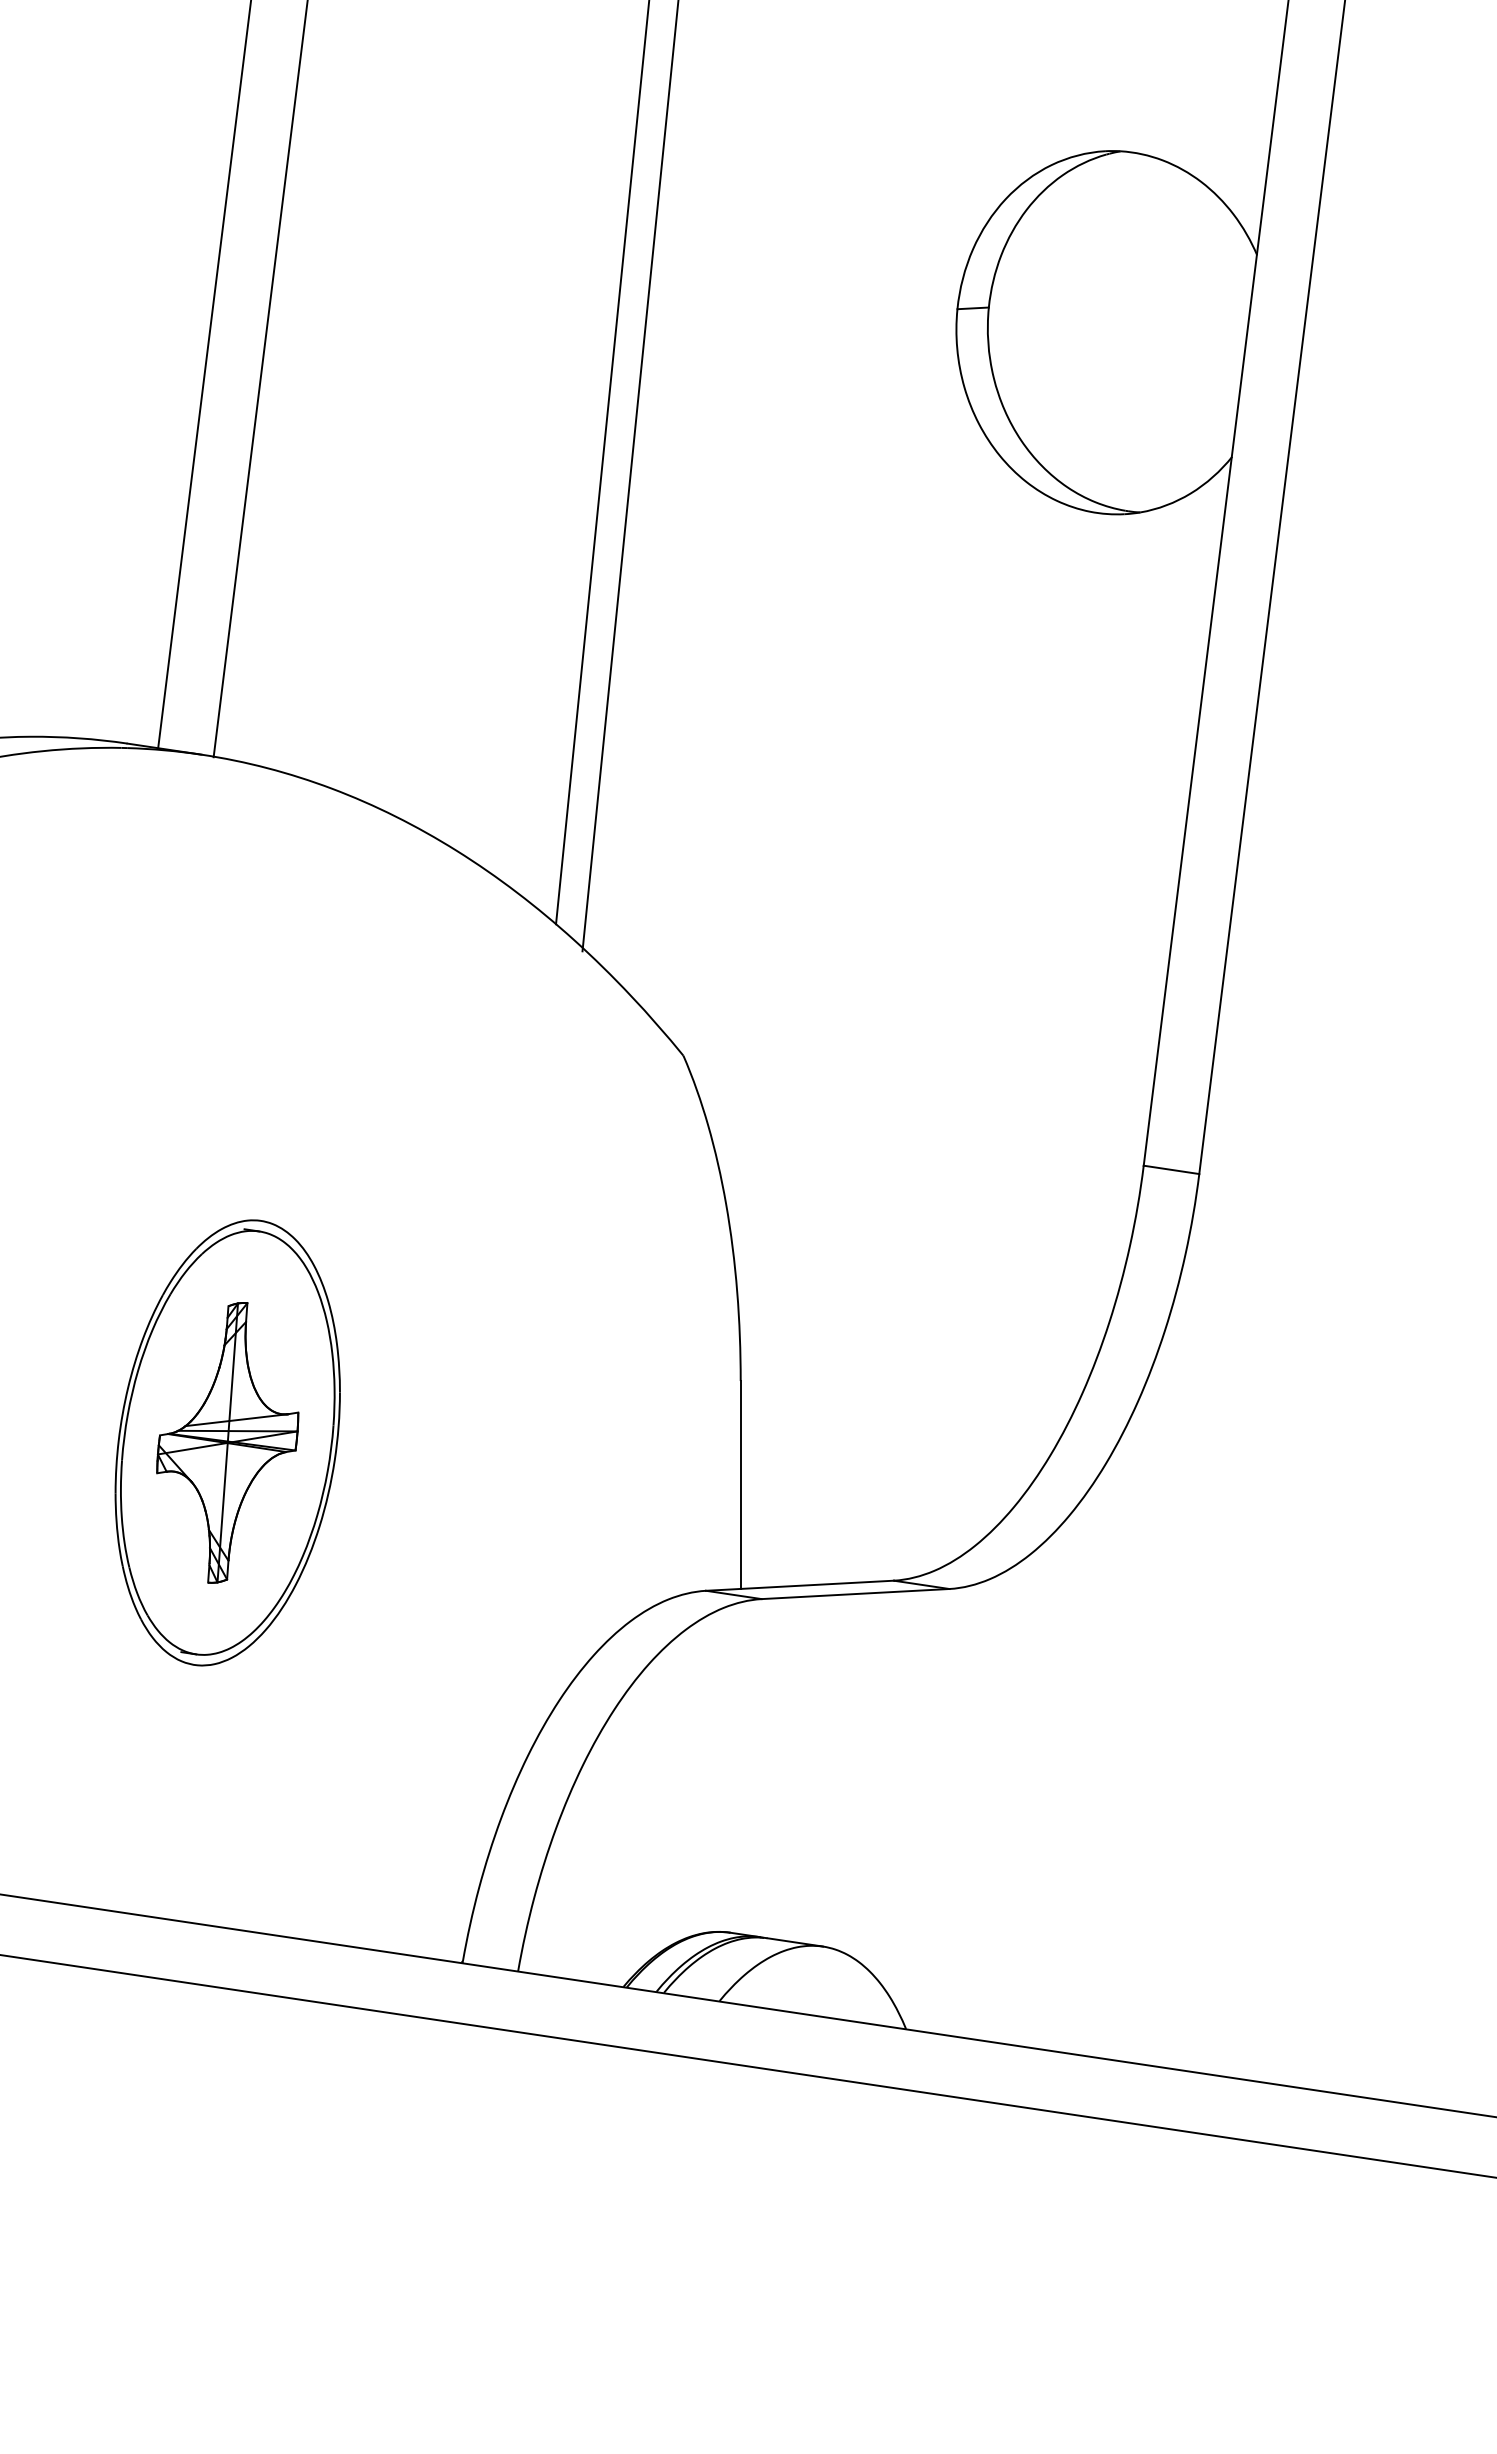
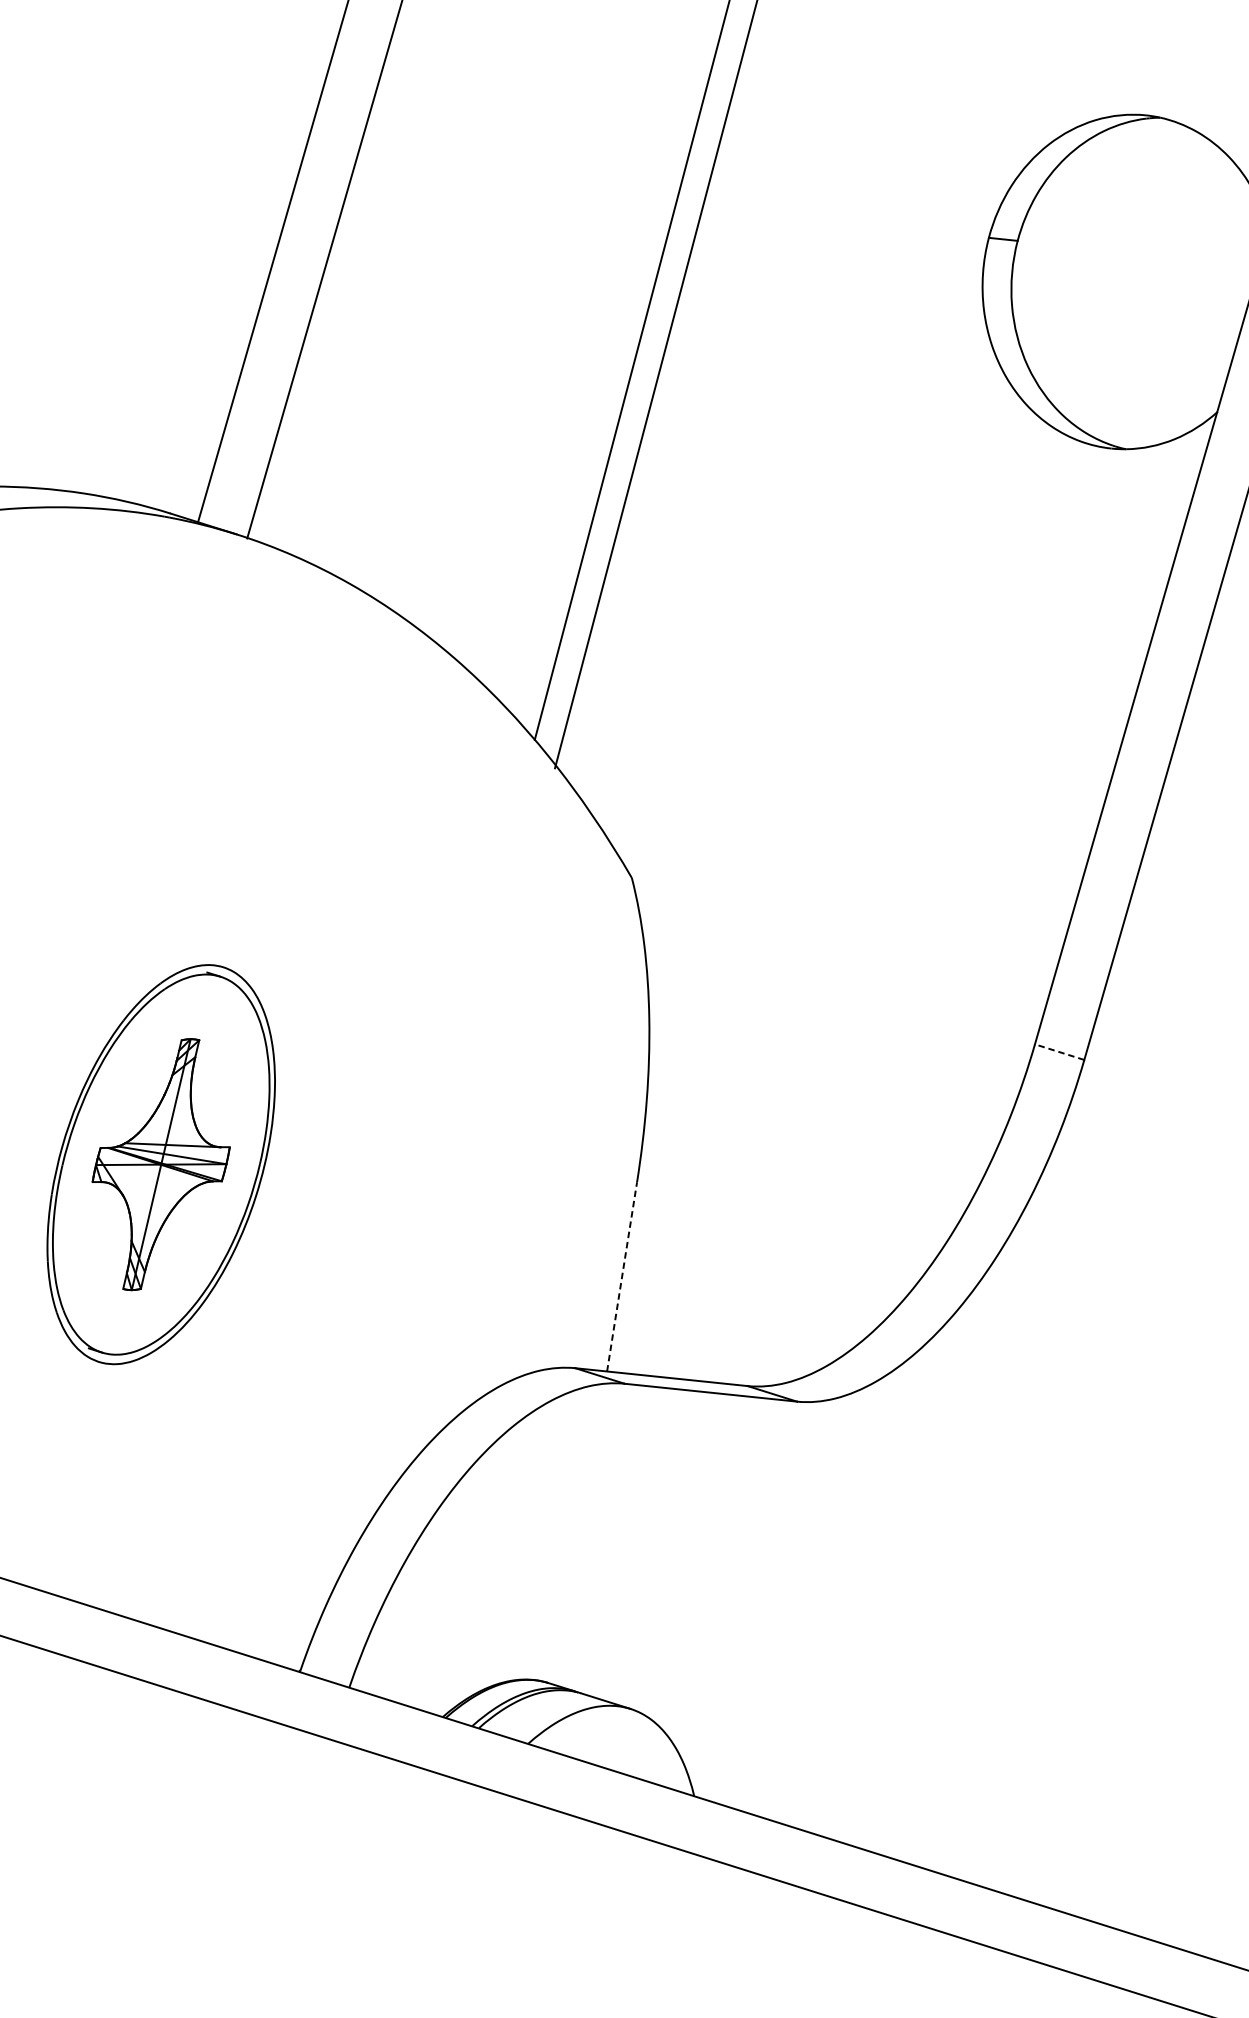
line: (1171, 1169) -> (1059, 1051), solid -> dashed
line: (740, 1485) -> (621, 1277), solid -> dashed

